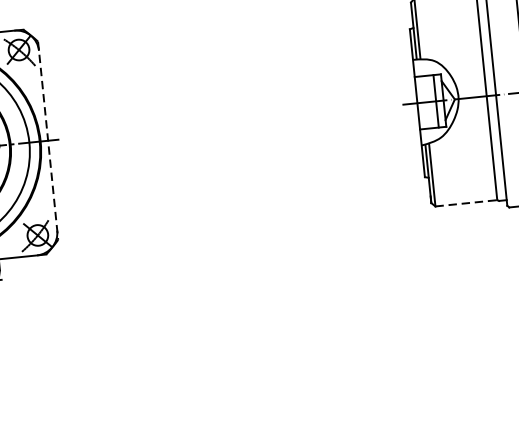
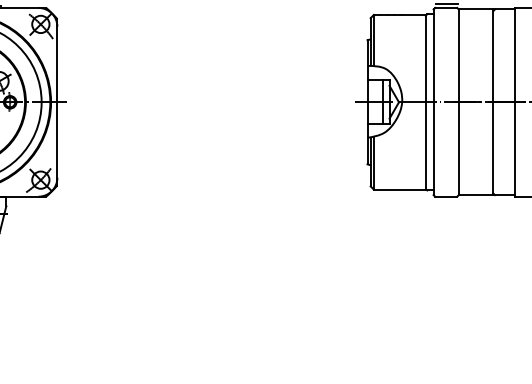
line: (48, 140) -> (57, 102), dashed -> solid
line: (466, 203) -> (399, 189), dashed -> solid

